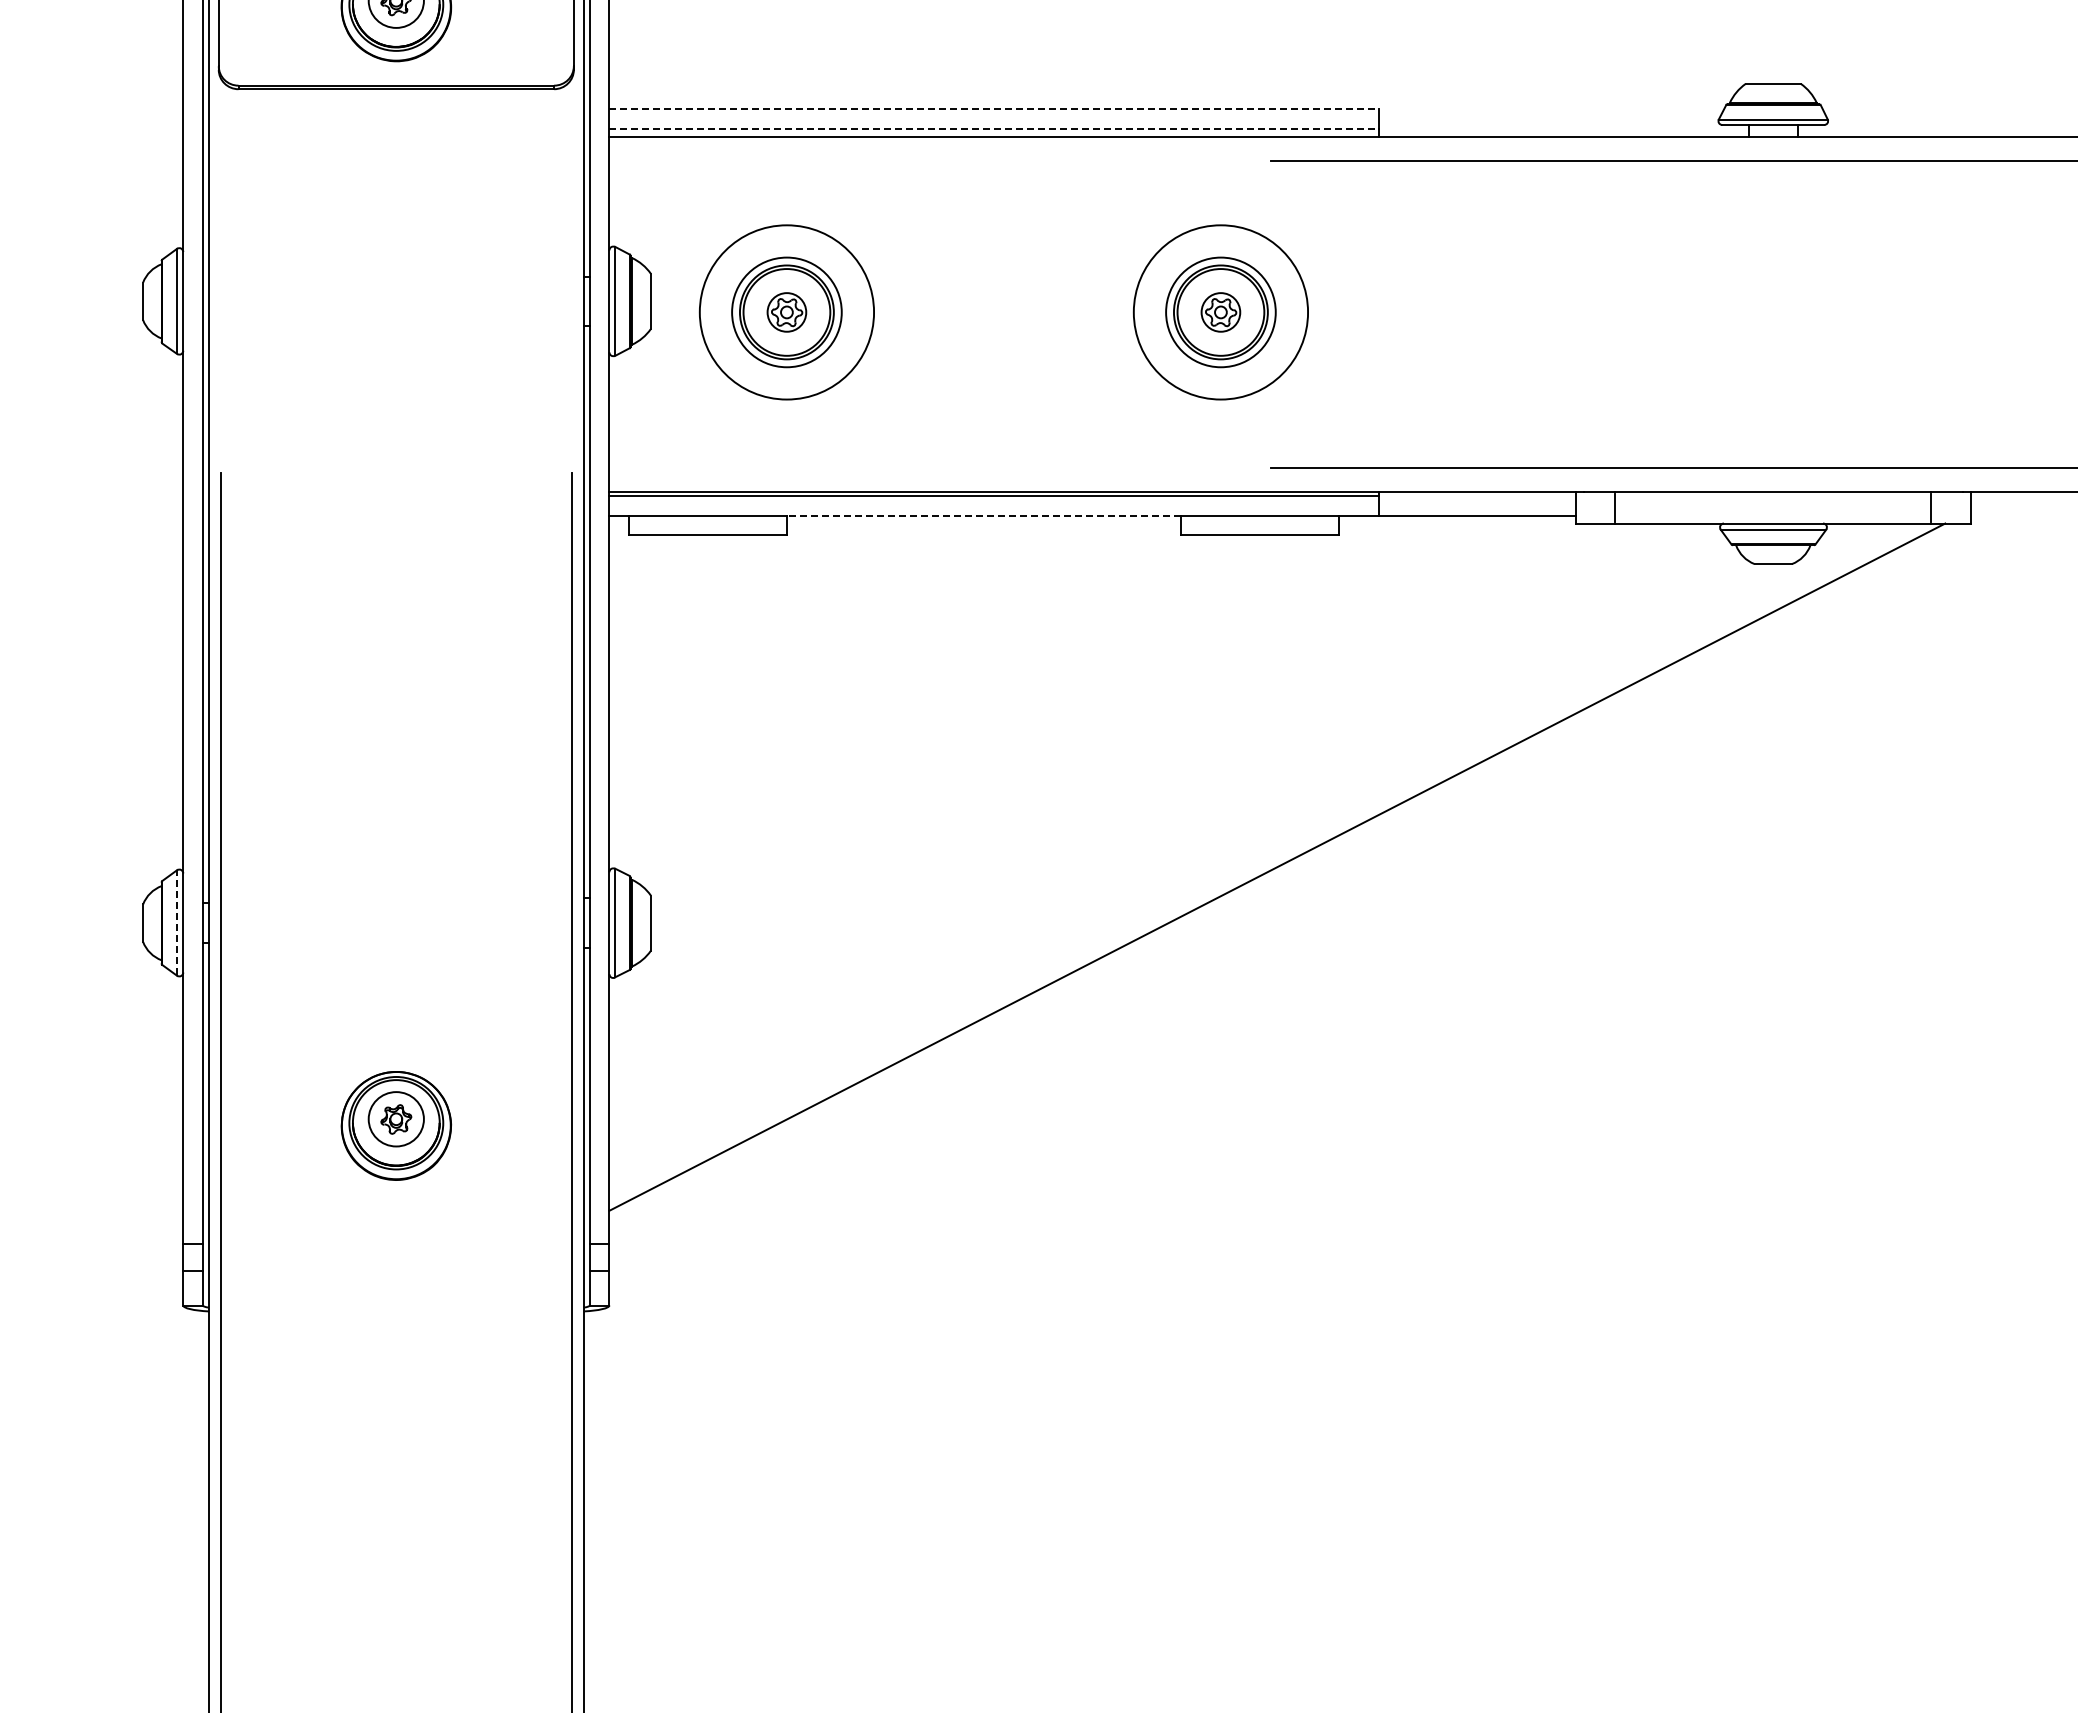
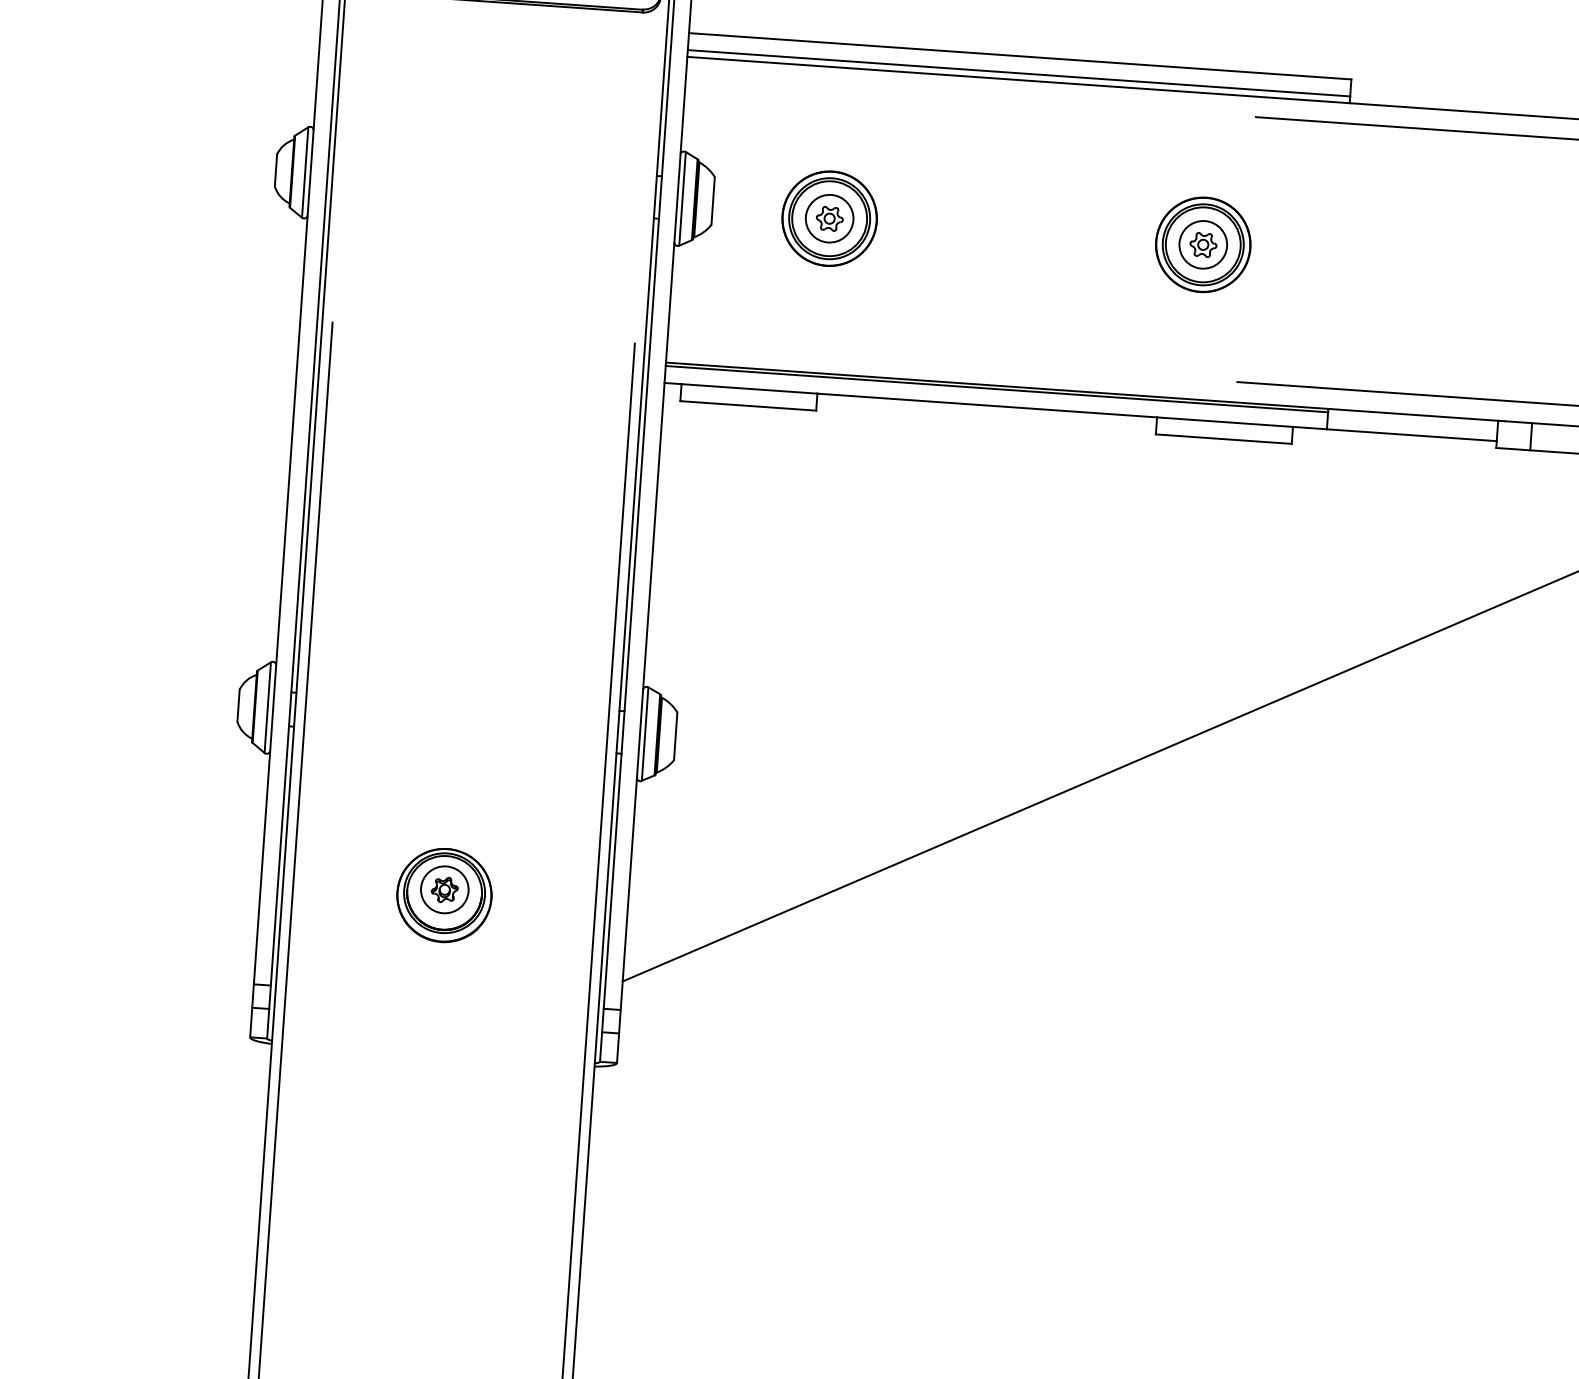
line: (994, 109) -> (1020, 56), dashed -> solid
line: (994, 128) -> (1019, 72), dashed -> solid
circle: (786, 311) -> (829, 217), size x0.62
circle: (1220, 311) -> (1202, 244), size x0.62
circle: (786, 312) -> (829, 218), size x1.43
circle: (1220, 312) -> (1202, 244), size x1.43
line: (983, 515) -> (986, 405), dashed -> solid
line: (176, 922) -> (267, 707), dashed -> solid

